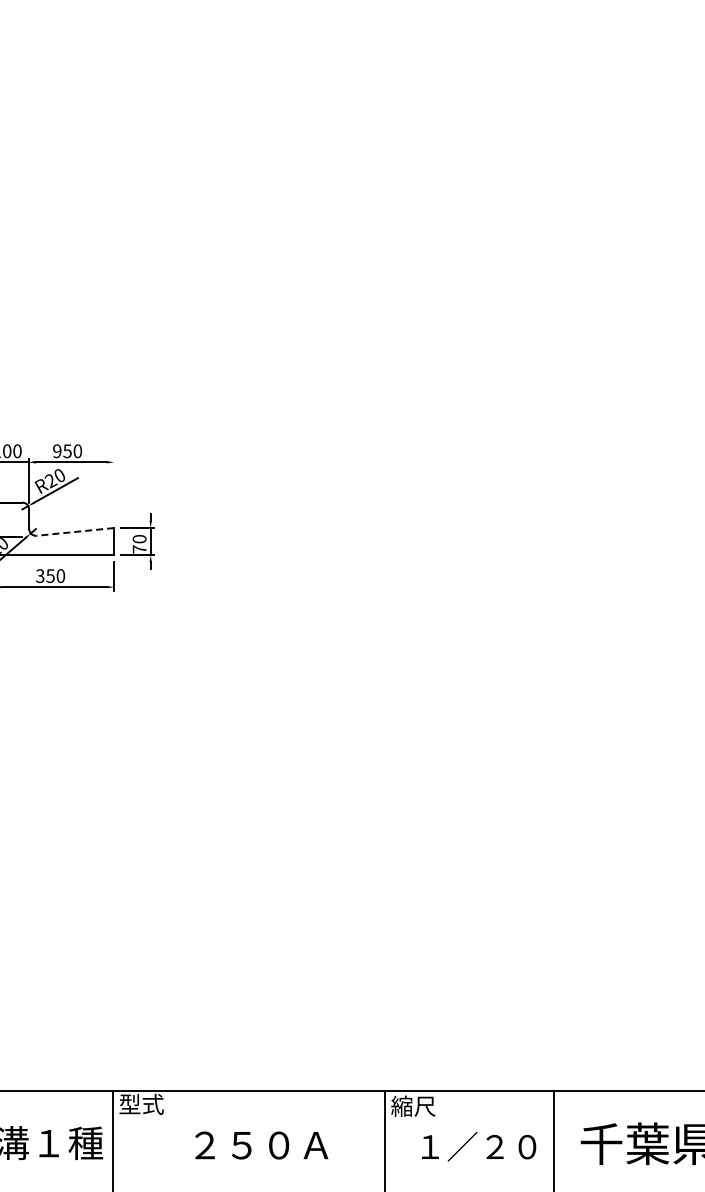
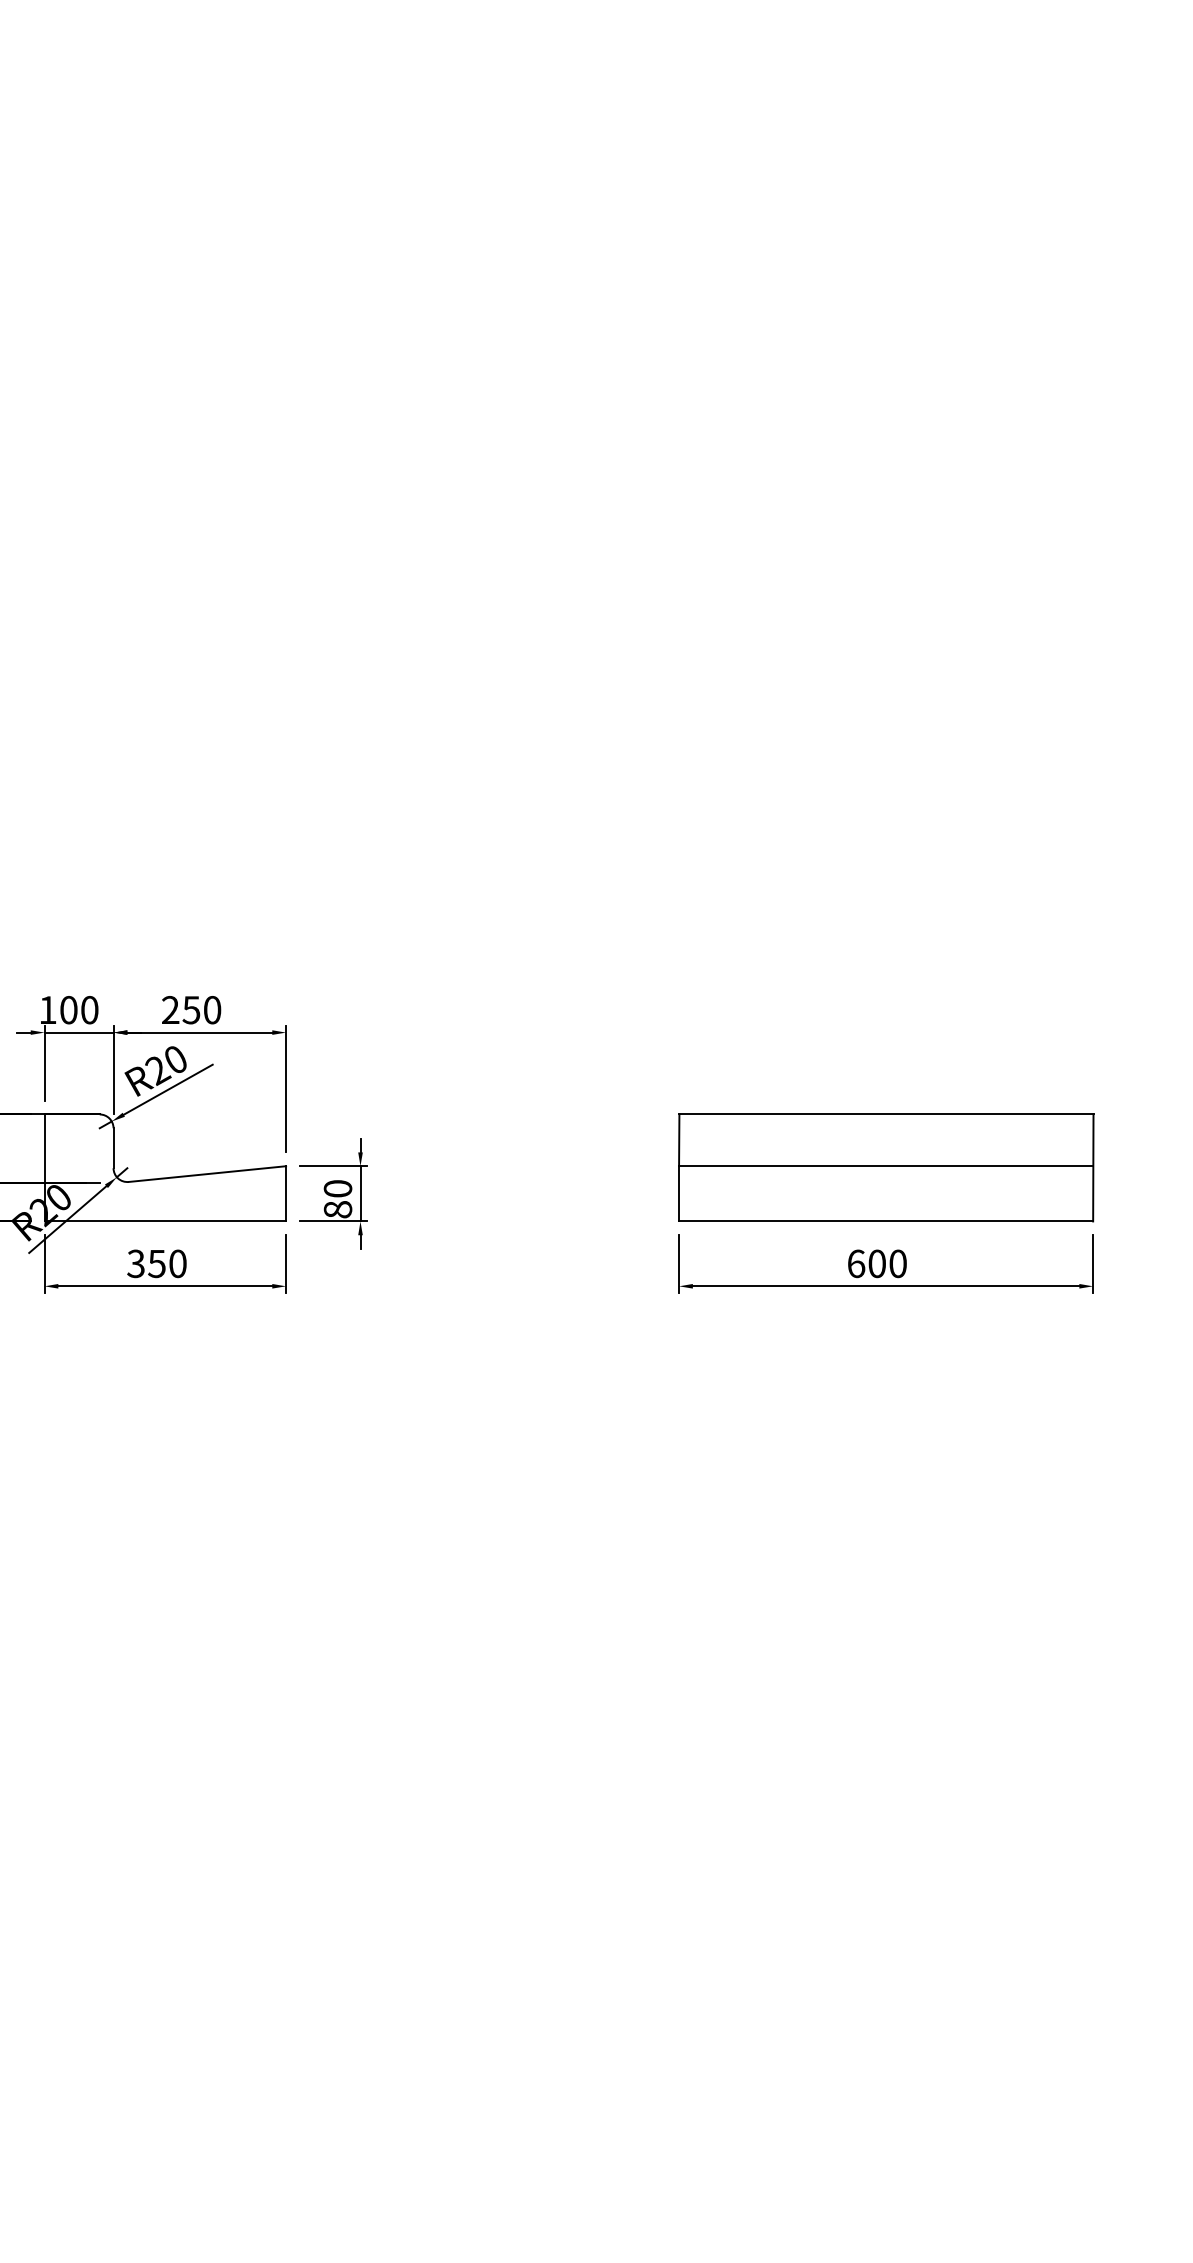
text: (57, 451) -> (171, 1010), 950 -> 250
line: (114, 489) -> (286, 1087), added
line: (75, 531) -> (207, 1173), dashed -> solid
part: (409, 546) -> (886, 1203), added
text: (139, 549) -> (337, 1209), 70 -> 80

